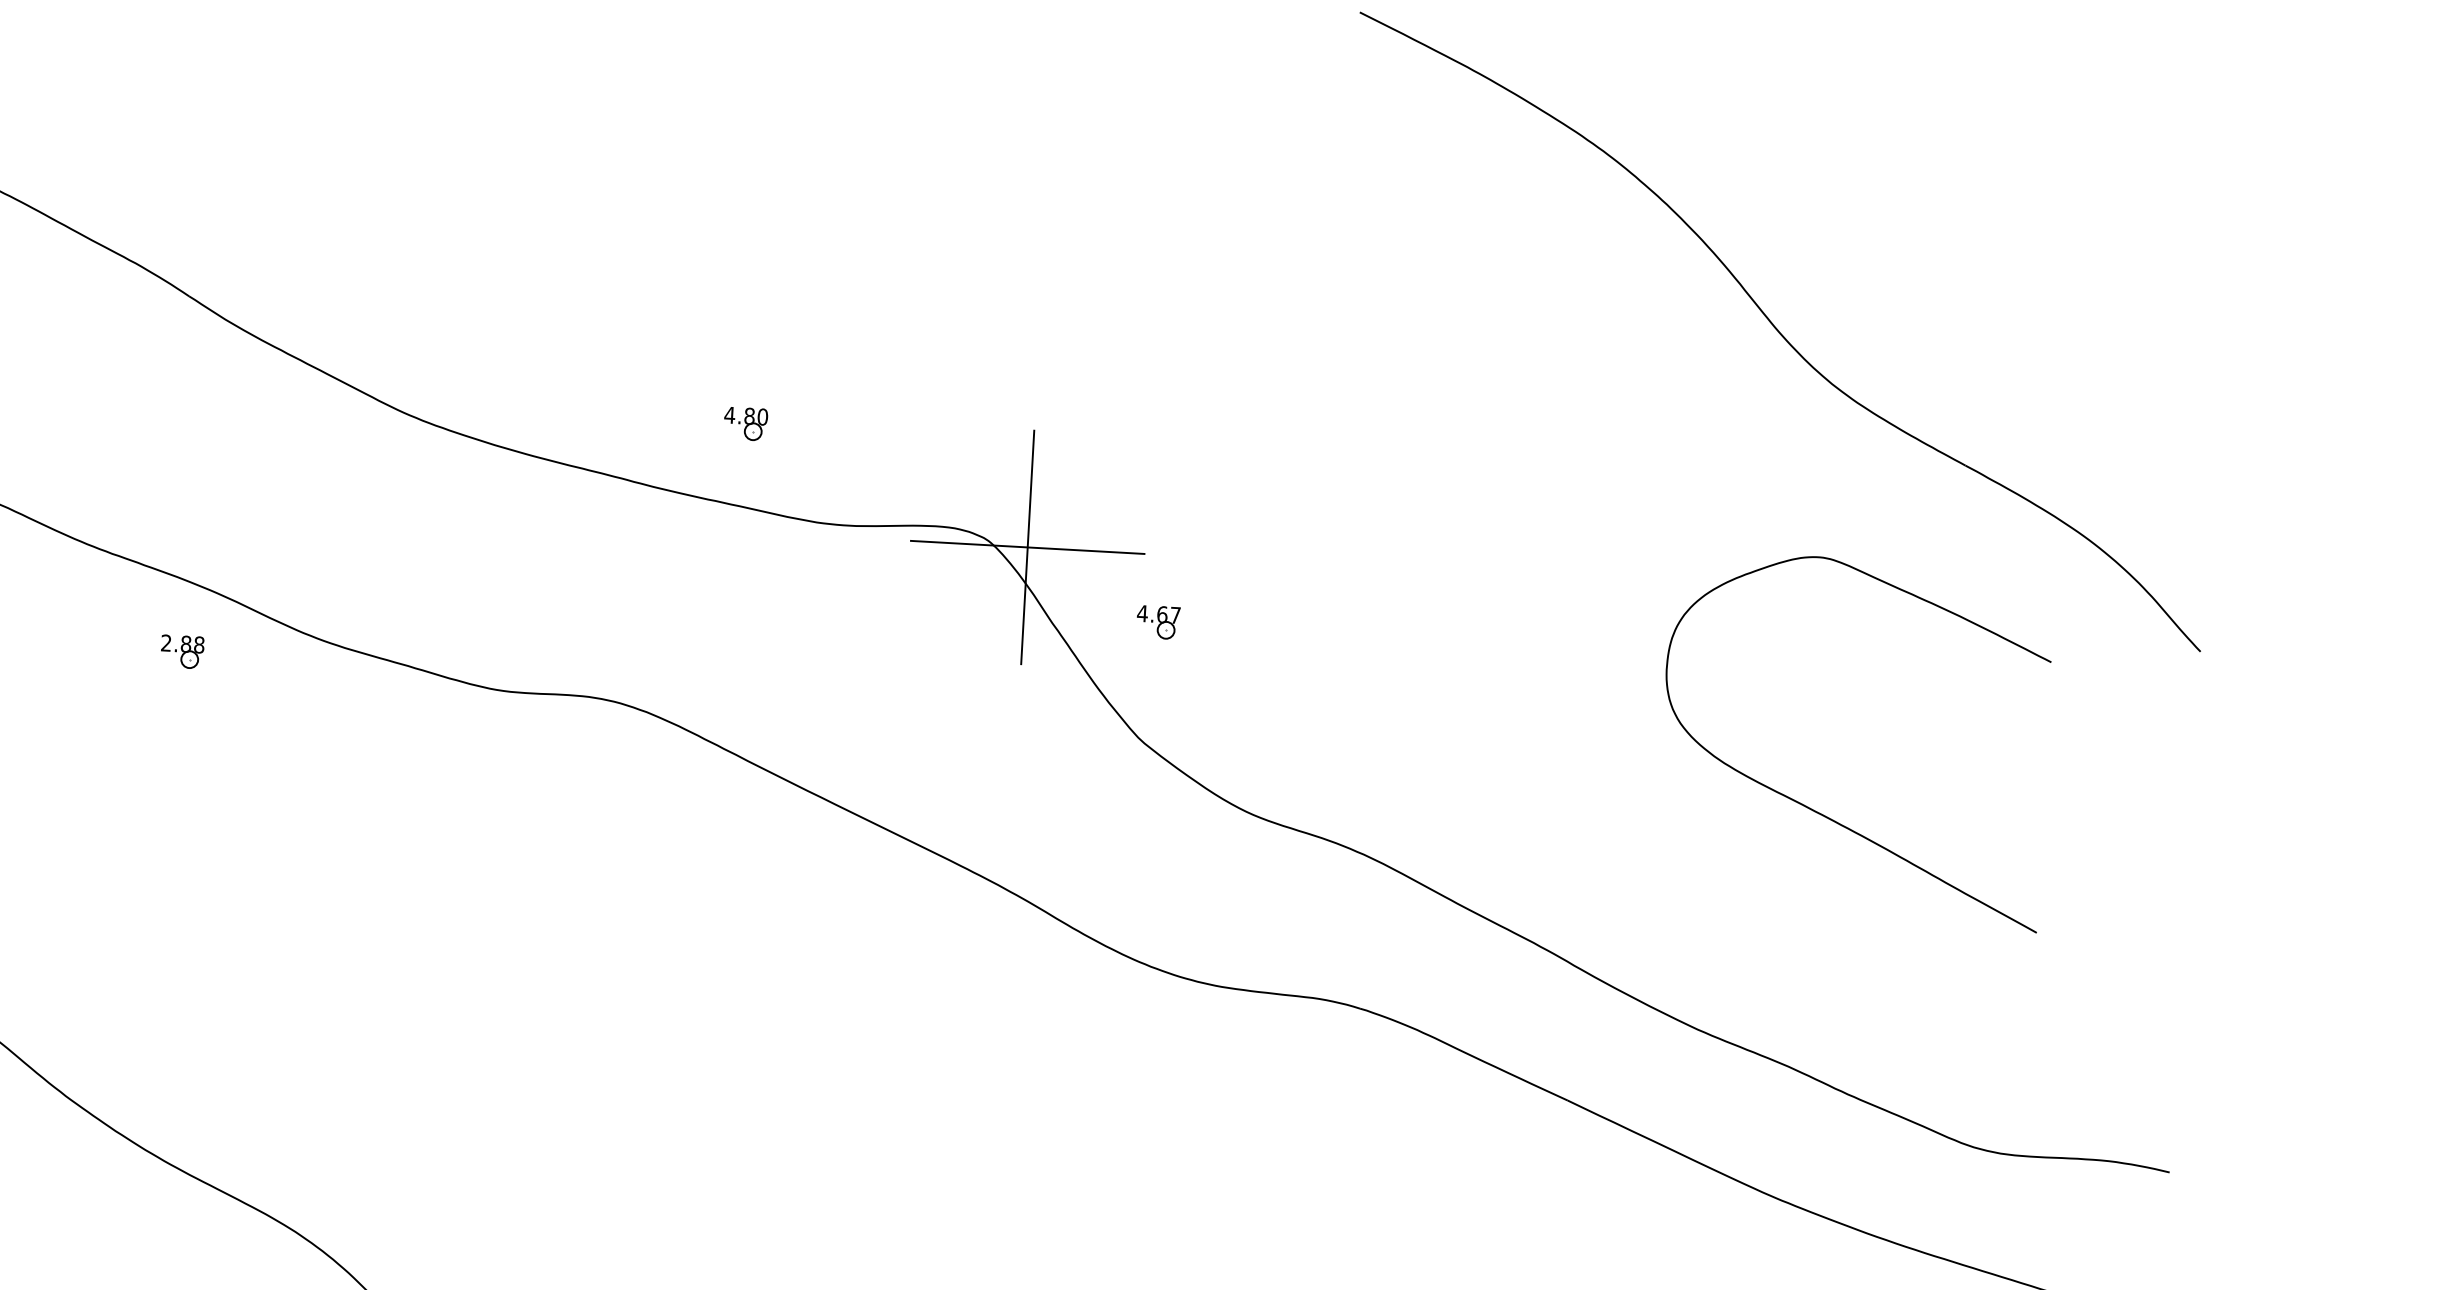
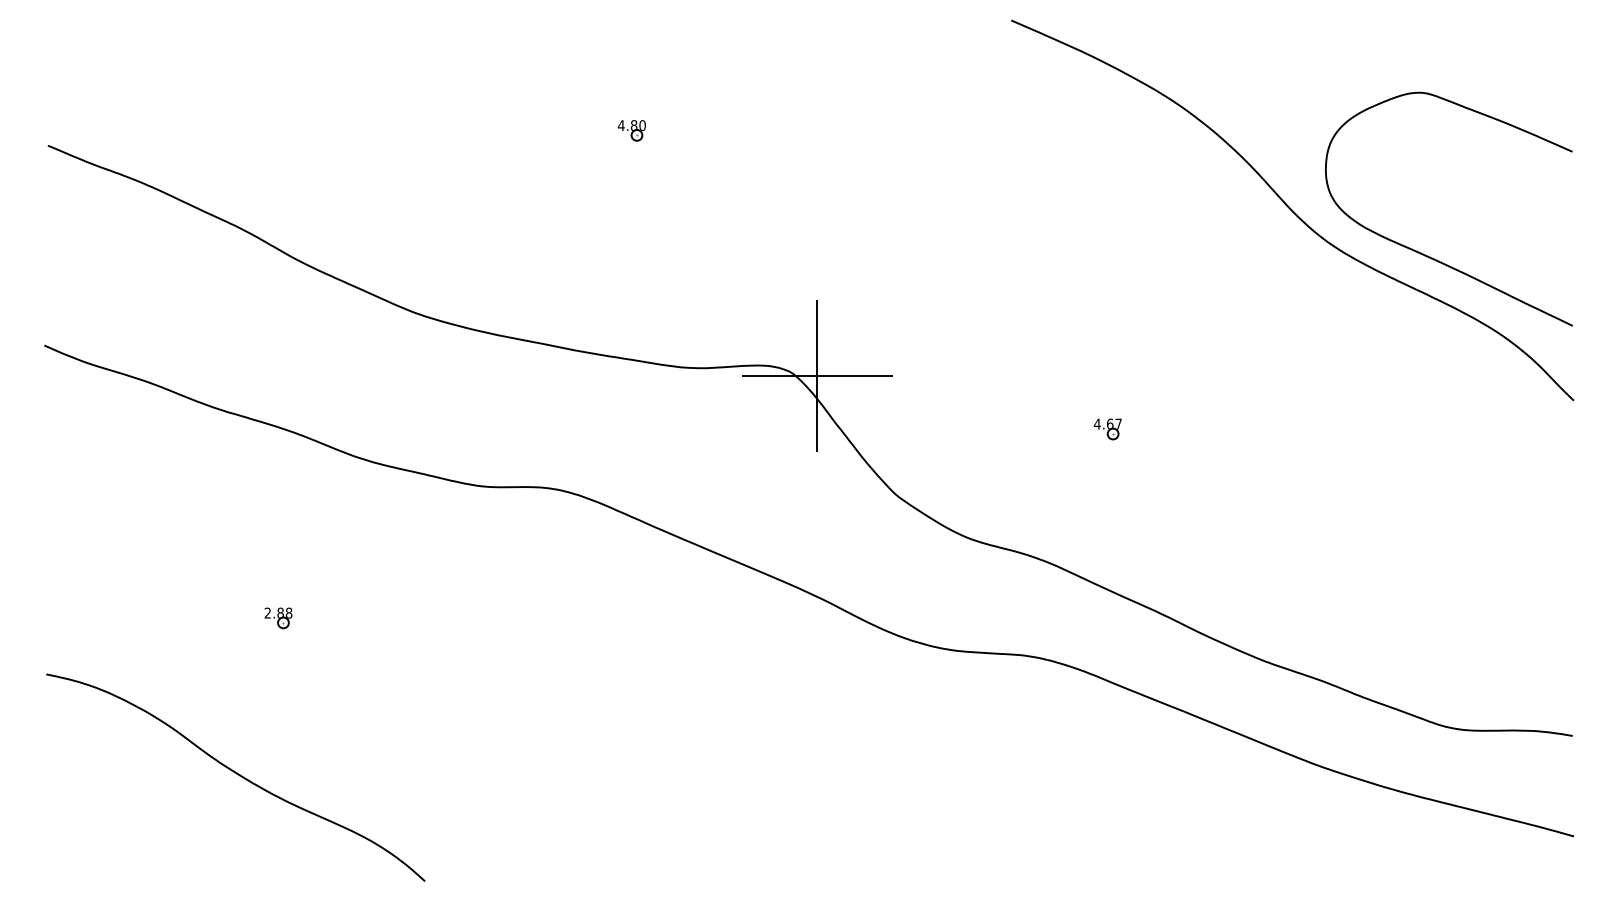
part: (745, 423) -> (631, 130), moved
part: (1157, 622) -> (1107, 429), moved
part: (182, 652) -> (278, 618), moved
curve: (1821, 812) -> (1430, 256), moved

